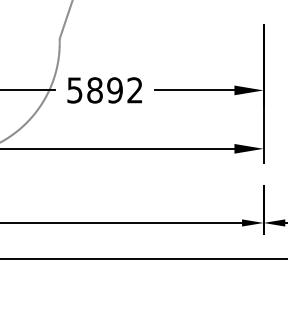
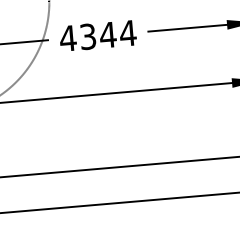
text: (104, 90) -> (97, 36), 5892 -> 4344

